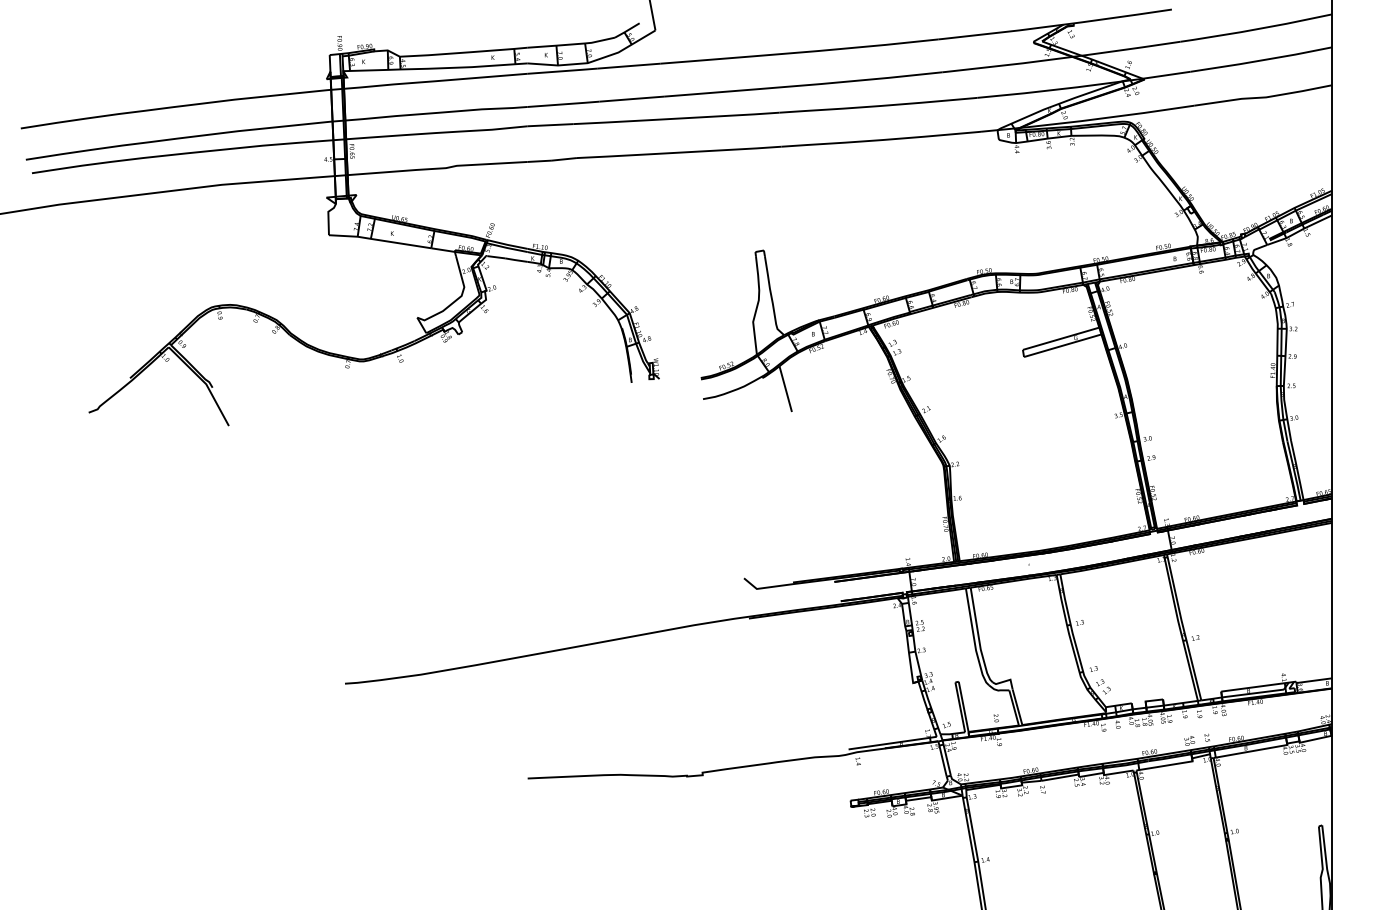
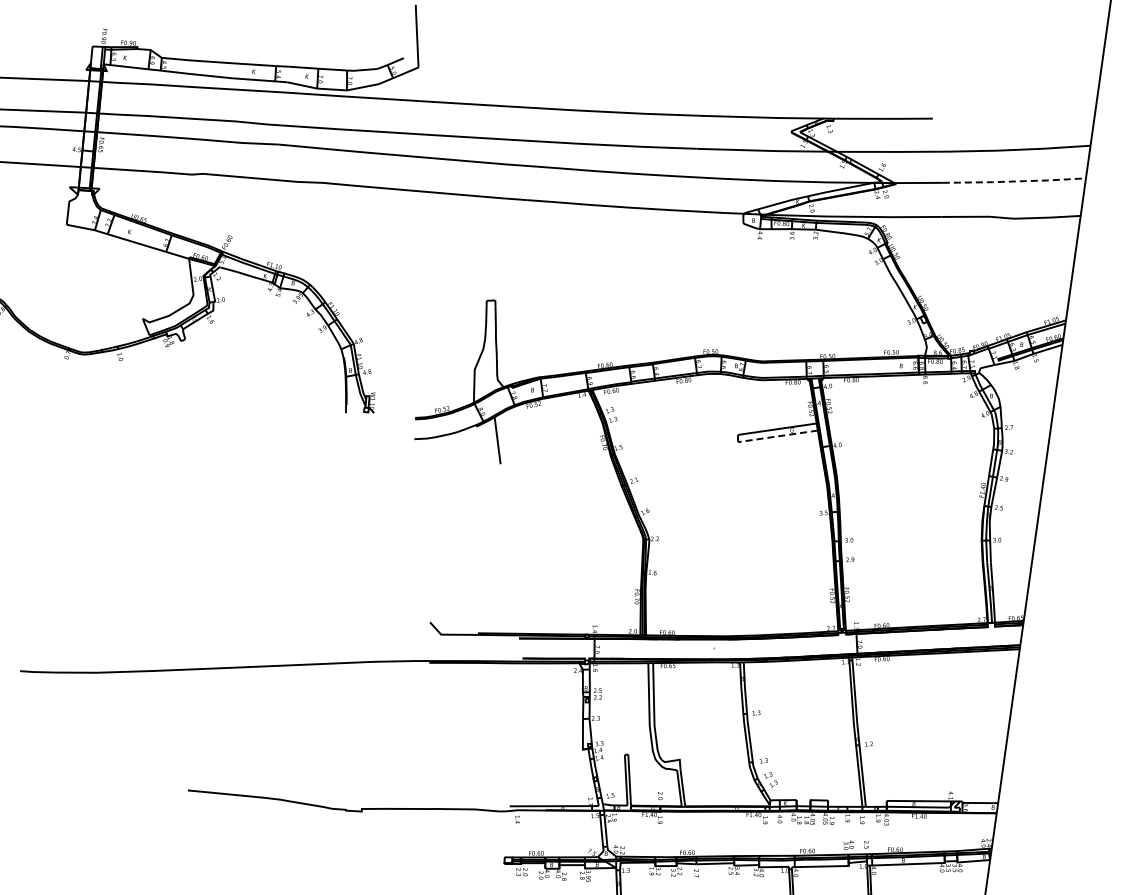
line: (1262, 60) -> (1015, 181), solid -> dashed
line: (1062, 345) -> (777, 436), solid -> dashed

